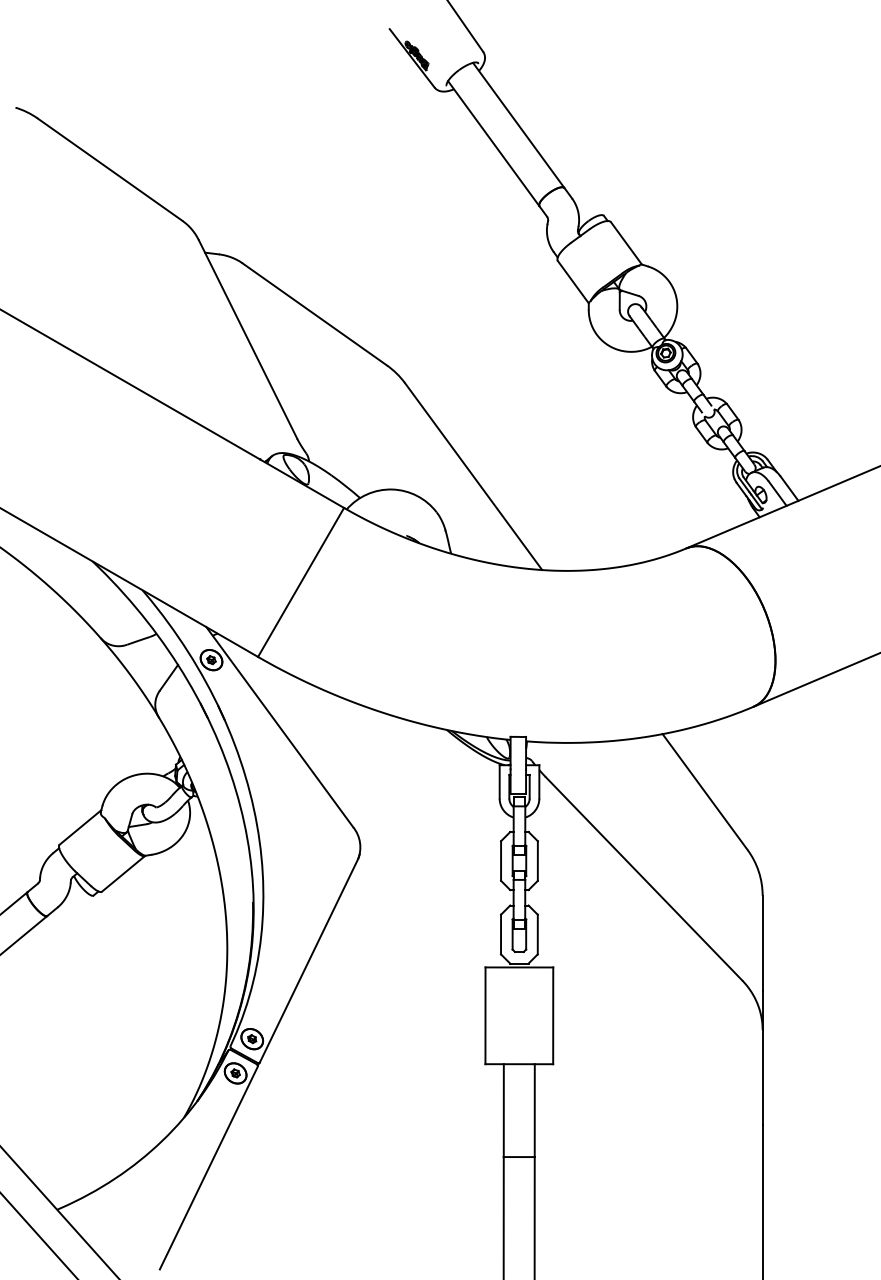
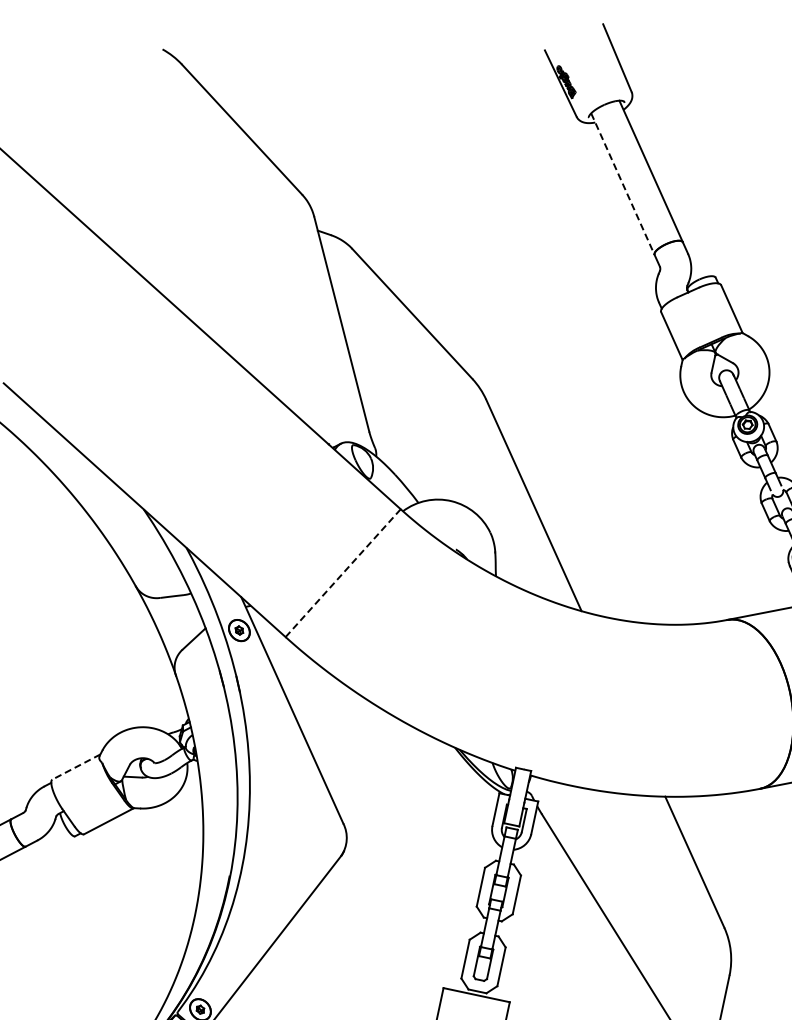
line: (493, 143) -> (622, 183), solid -> dashed
line: (300, 582) -> (342, 573), solid -> dashed
line: (80, 827) -> (76, 767), solid -> dashed

